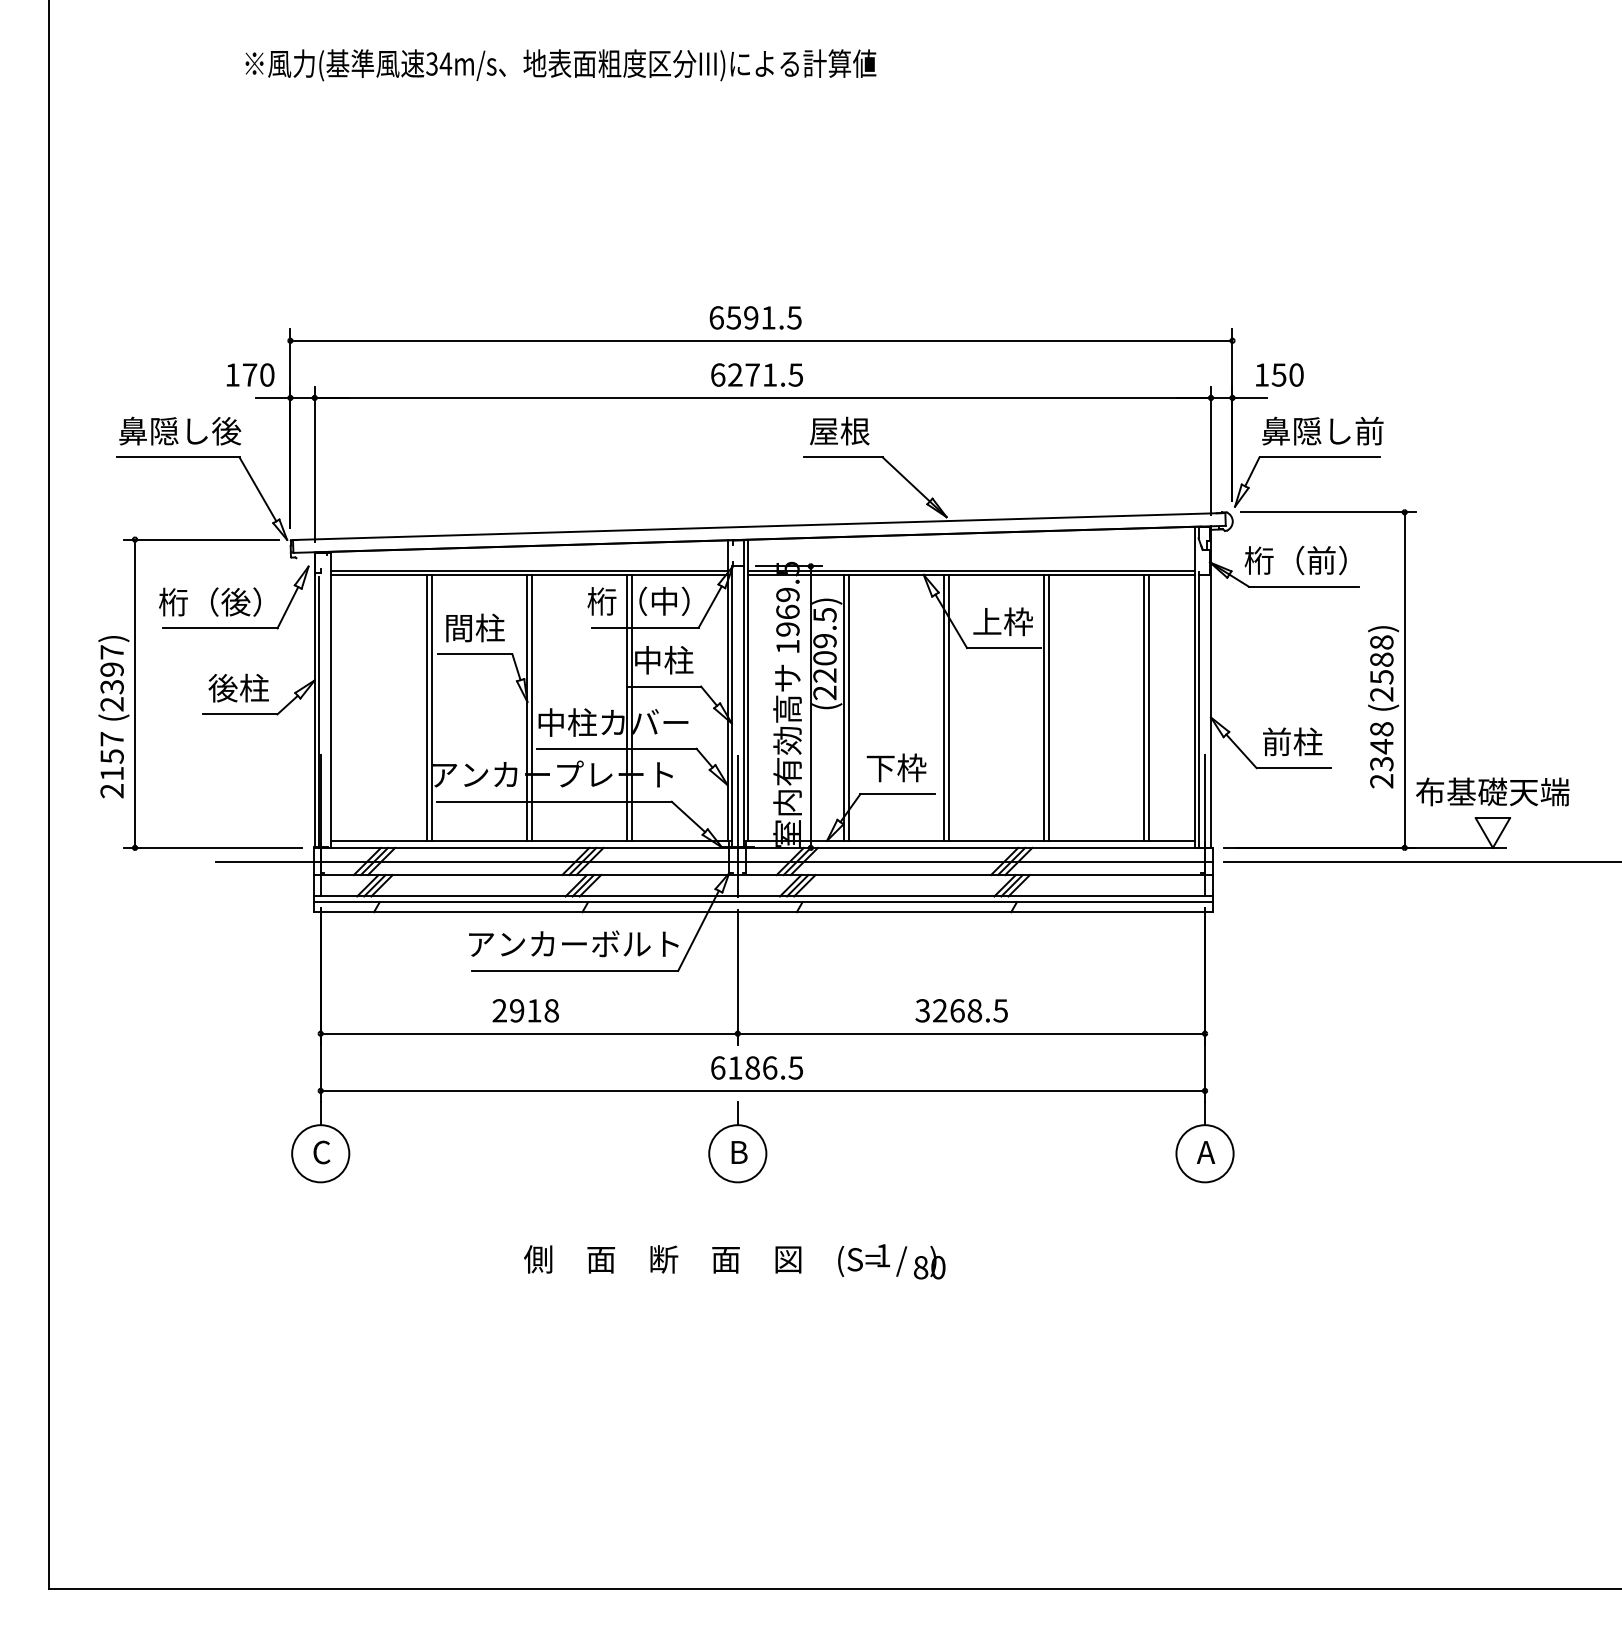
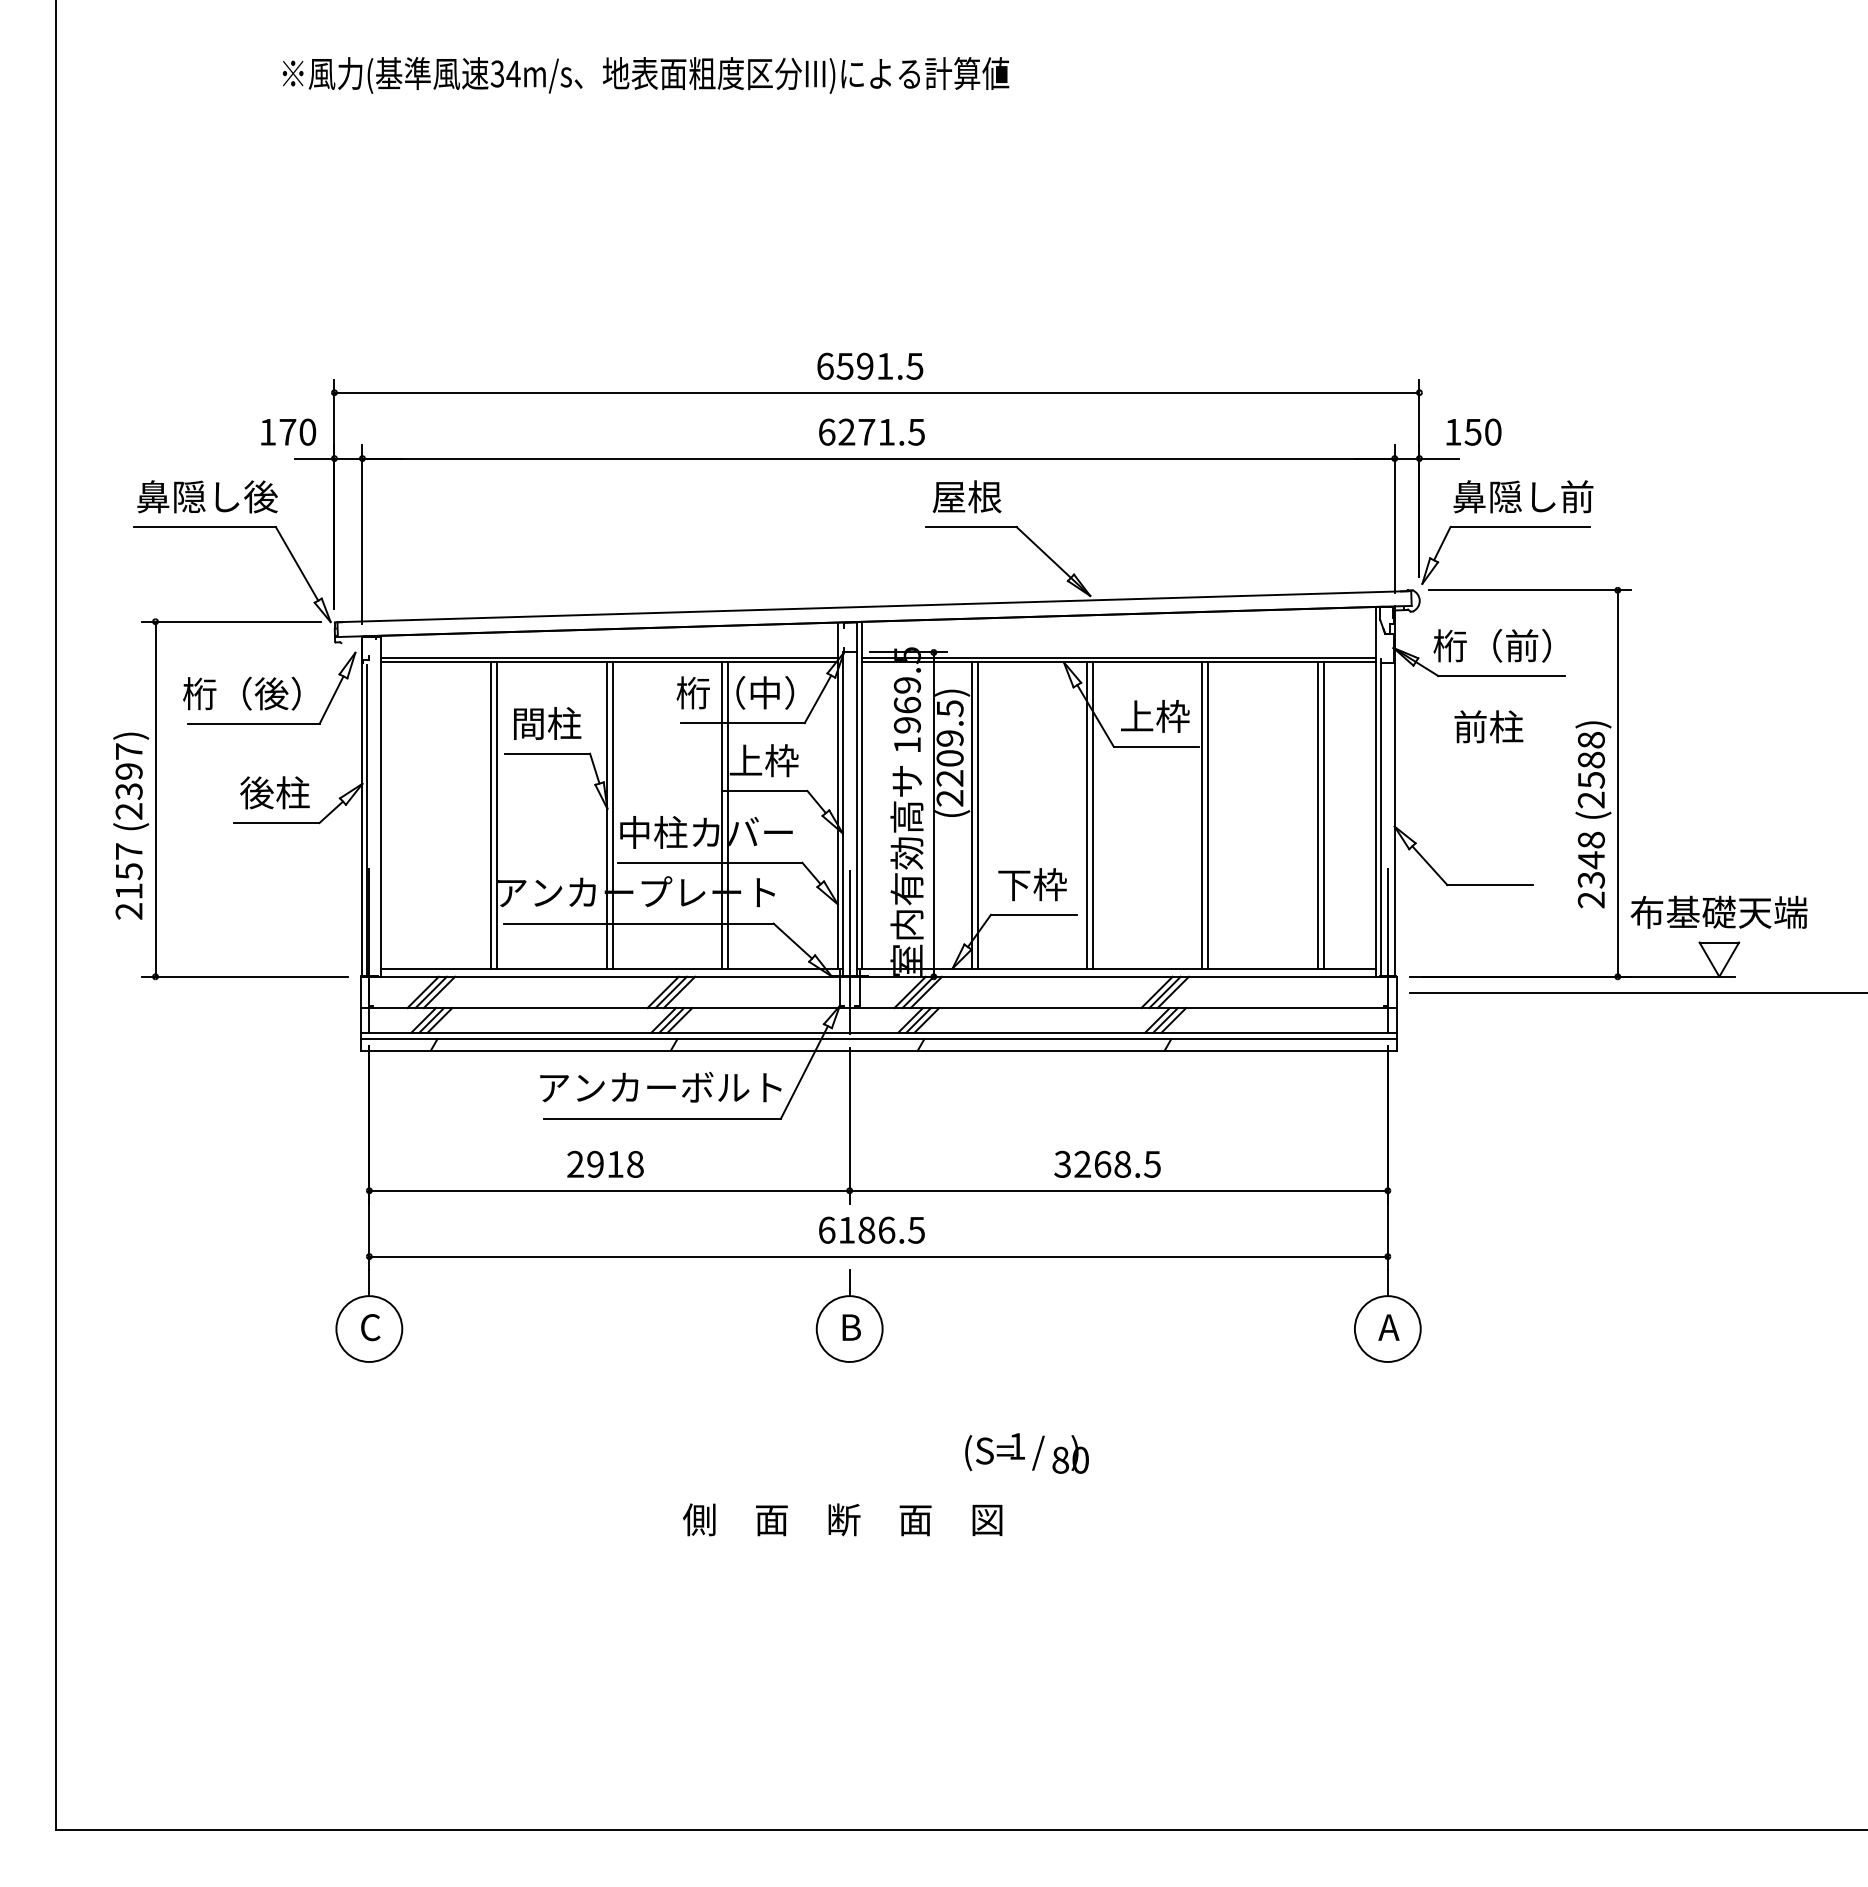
text: (663, 660) -> (764, 760), 中柱 -> 上枠
text: (1292, 741) -> (1488, 726), moved
line: (714, 862) -> (822, 993), removed
text: (662, 1259) -> (842, 1519), moved

